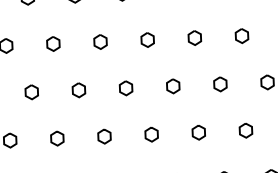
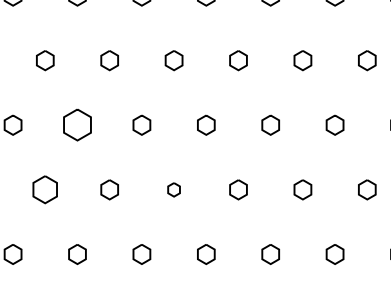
part: (78, 90) -> (77, 125), size x1.6
part: (151, 134) -> (173, 189), size x0.7
part: (57, 138) -> (45, 189), size x1.4

